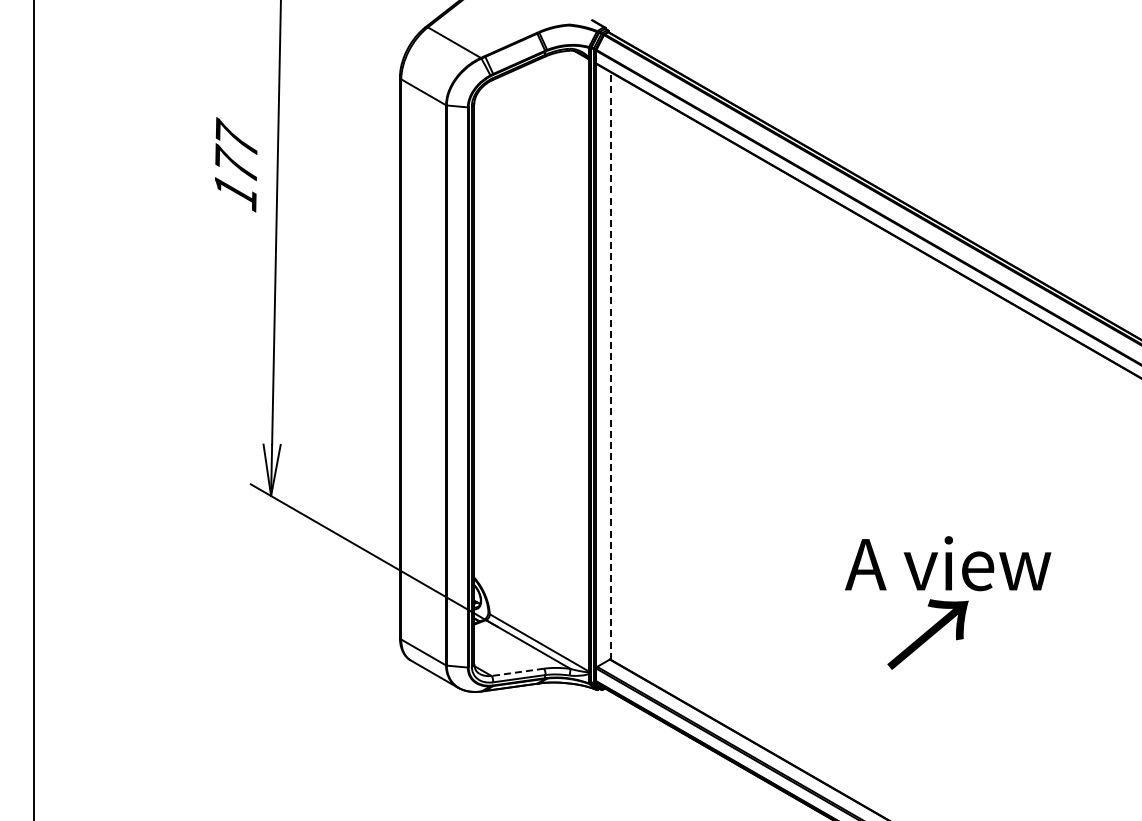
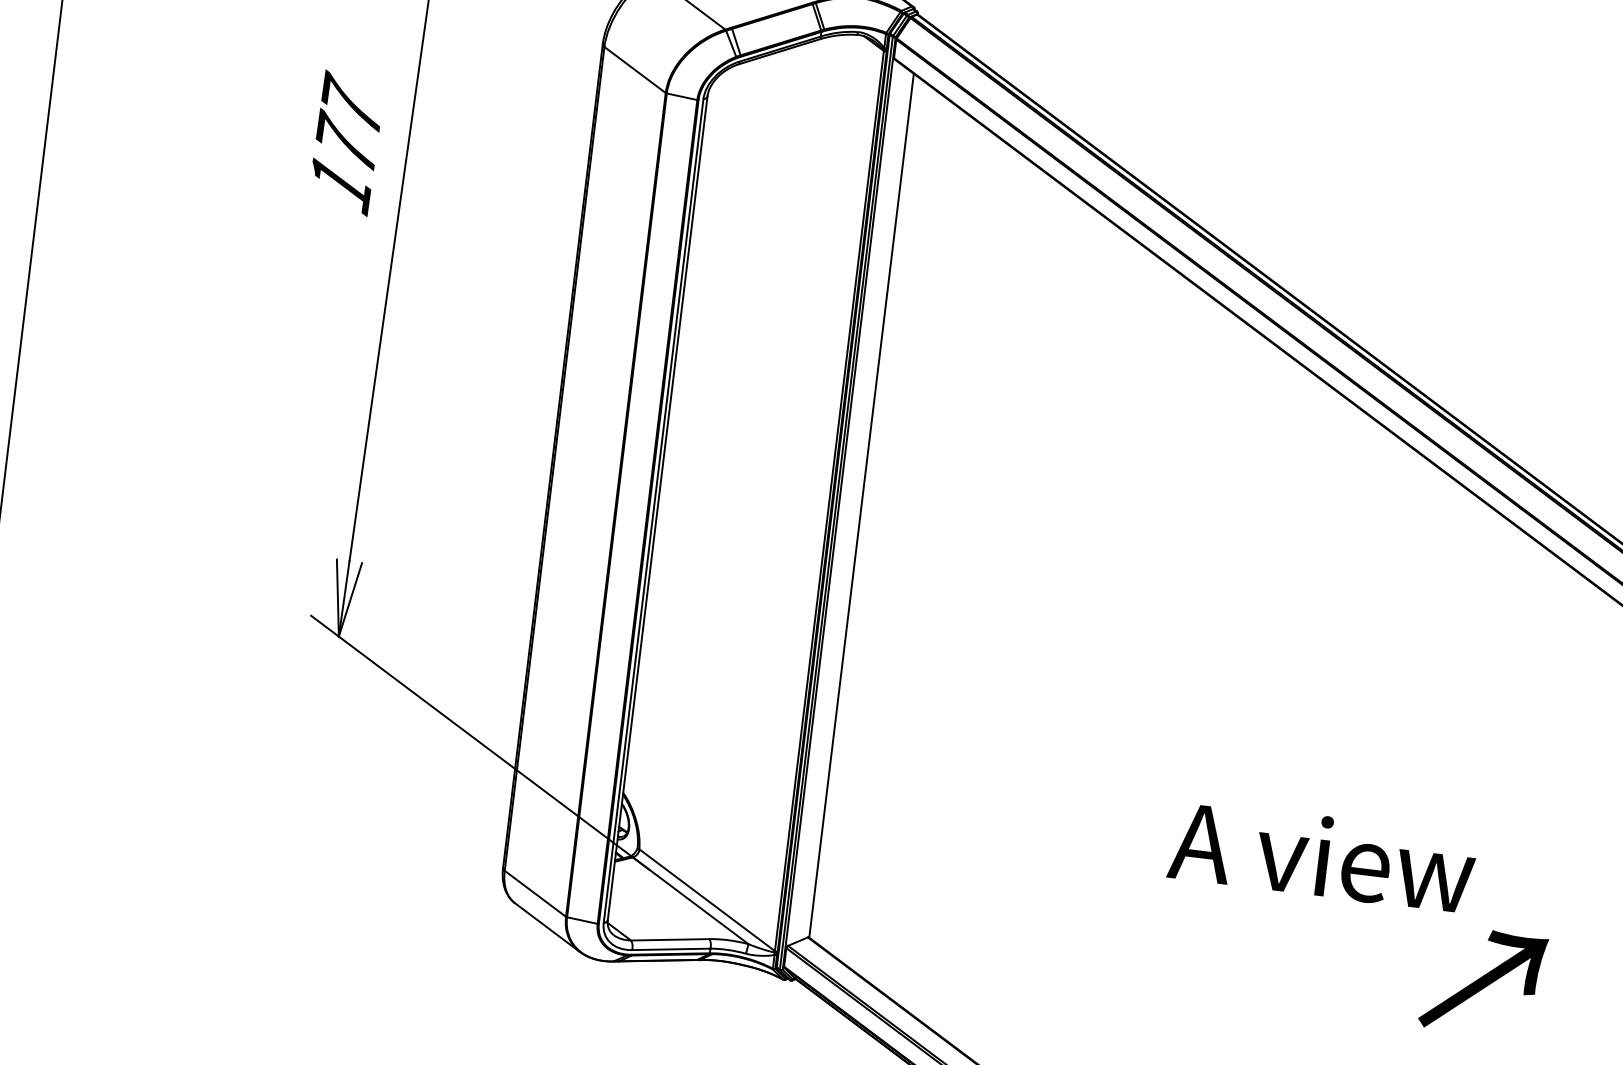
line: (610, 365) -> (861, 505), dashed -> solid
text: (927, 634) -> (1482, 981), moved
line: (517, 672) -> (669, 939), dashed -> solid

